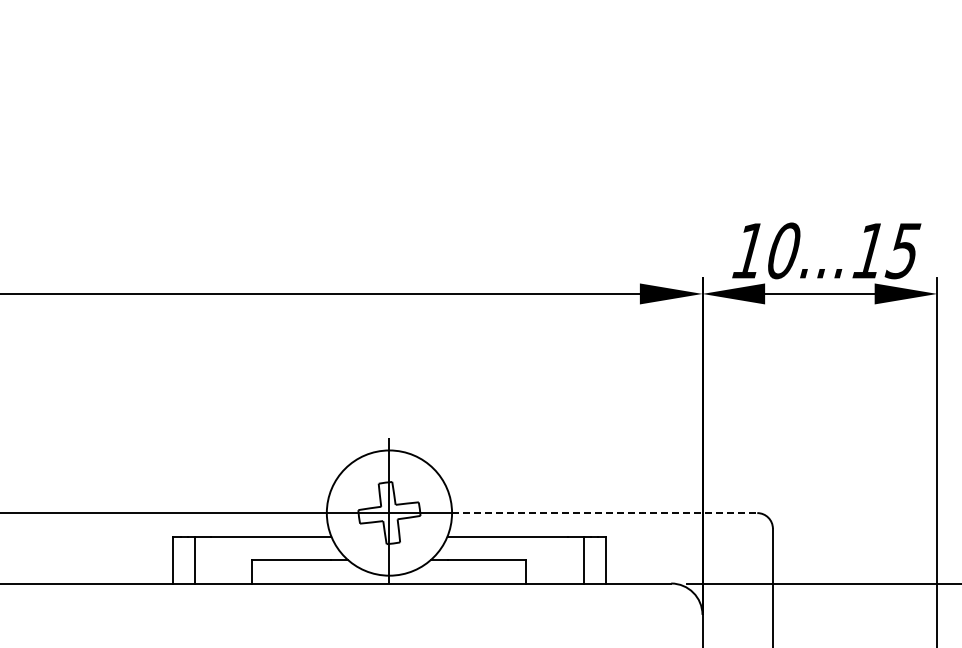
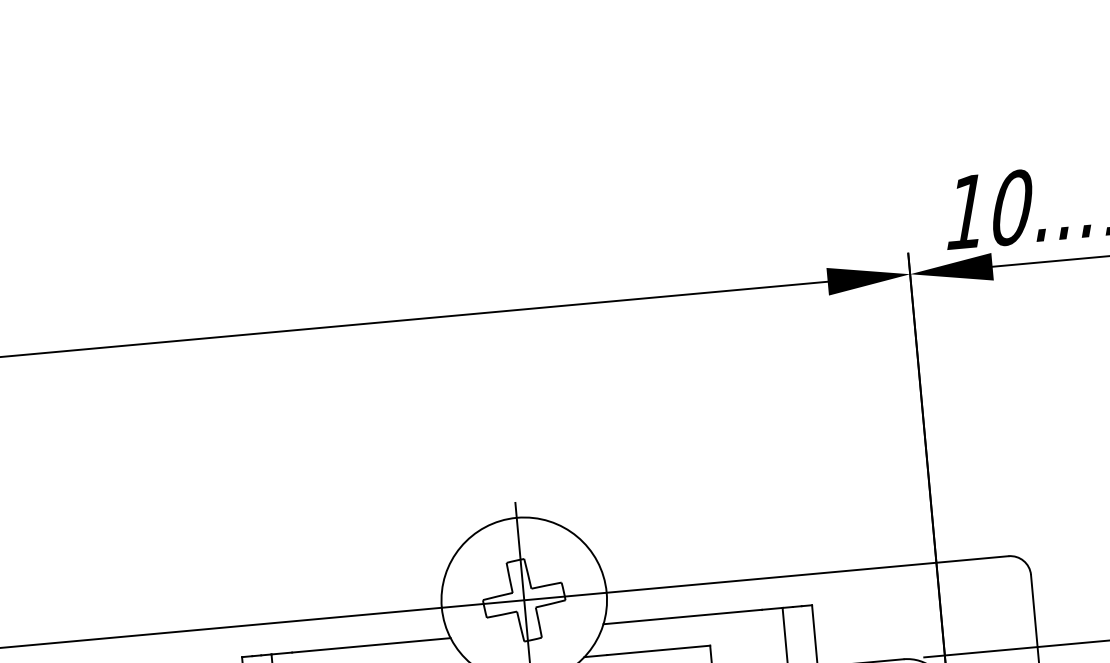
line: (604, 513) -> (807, 575), dashed -> solid

